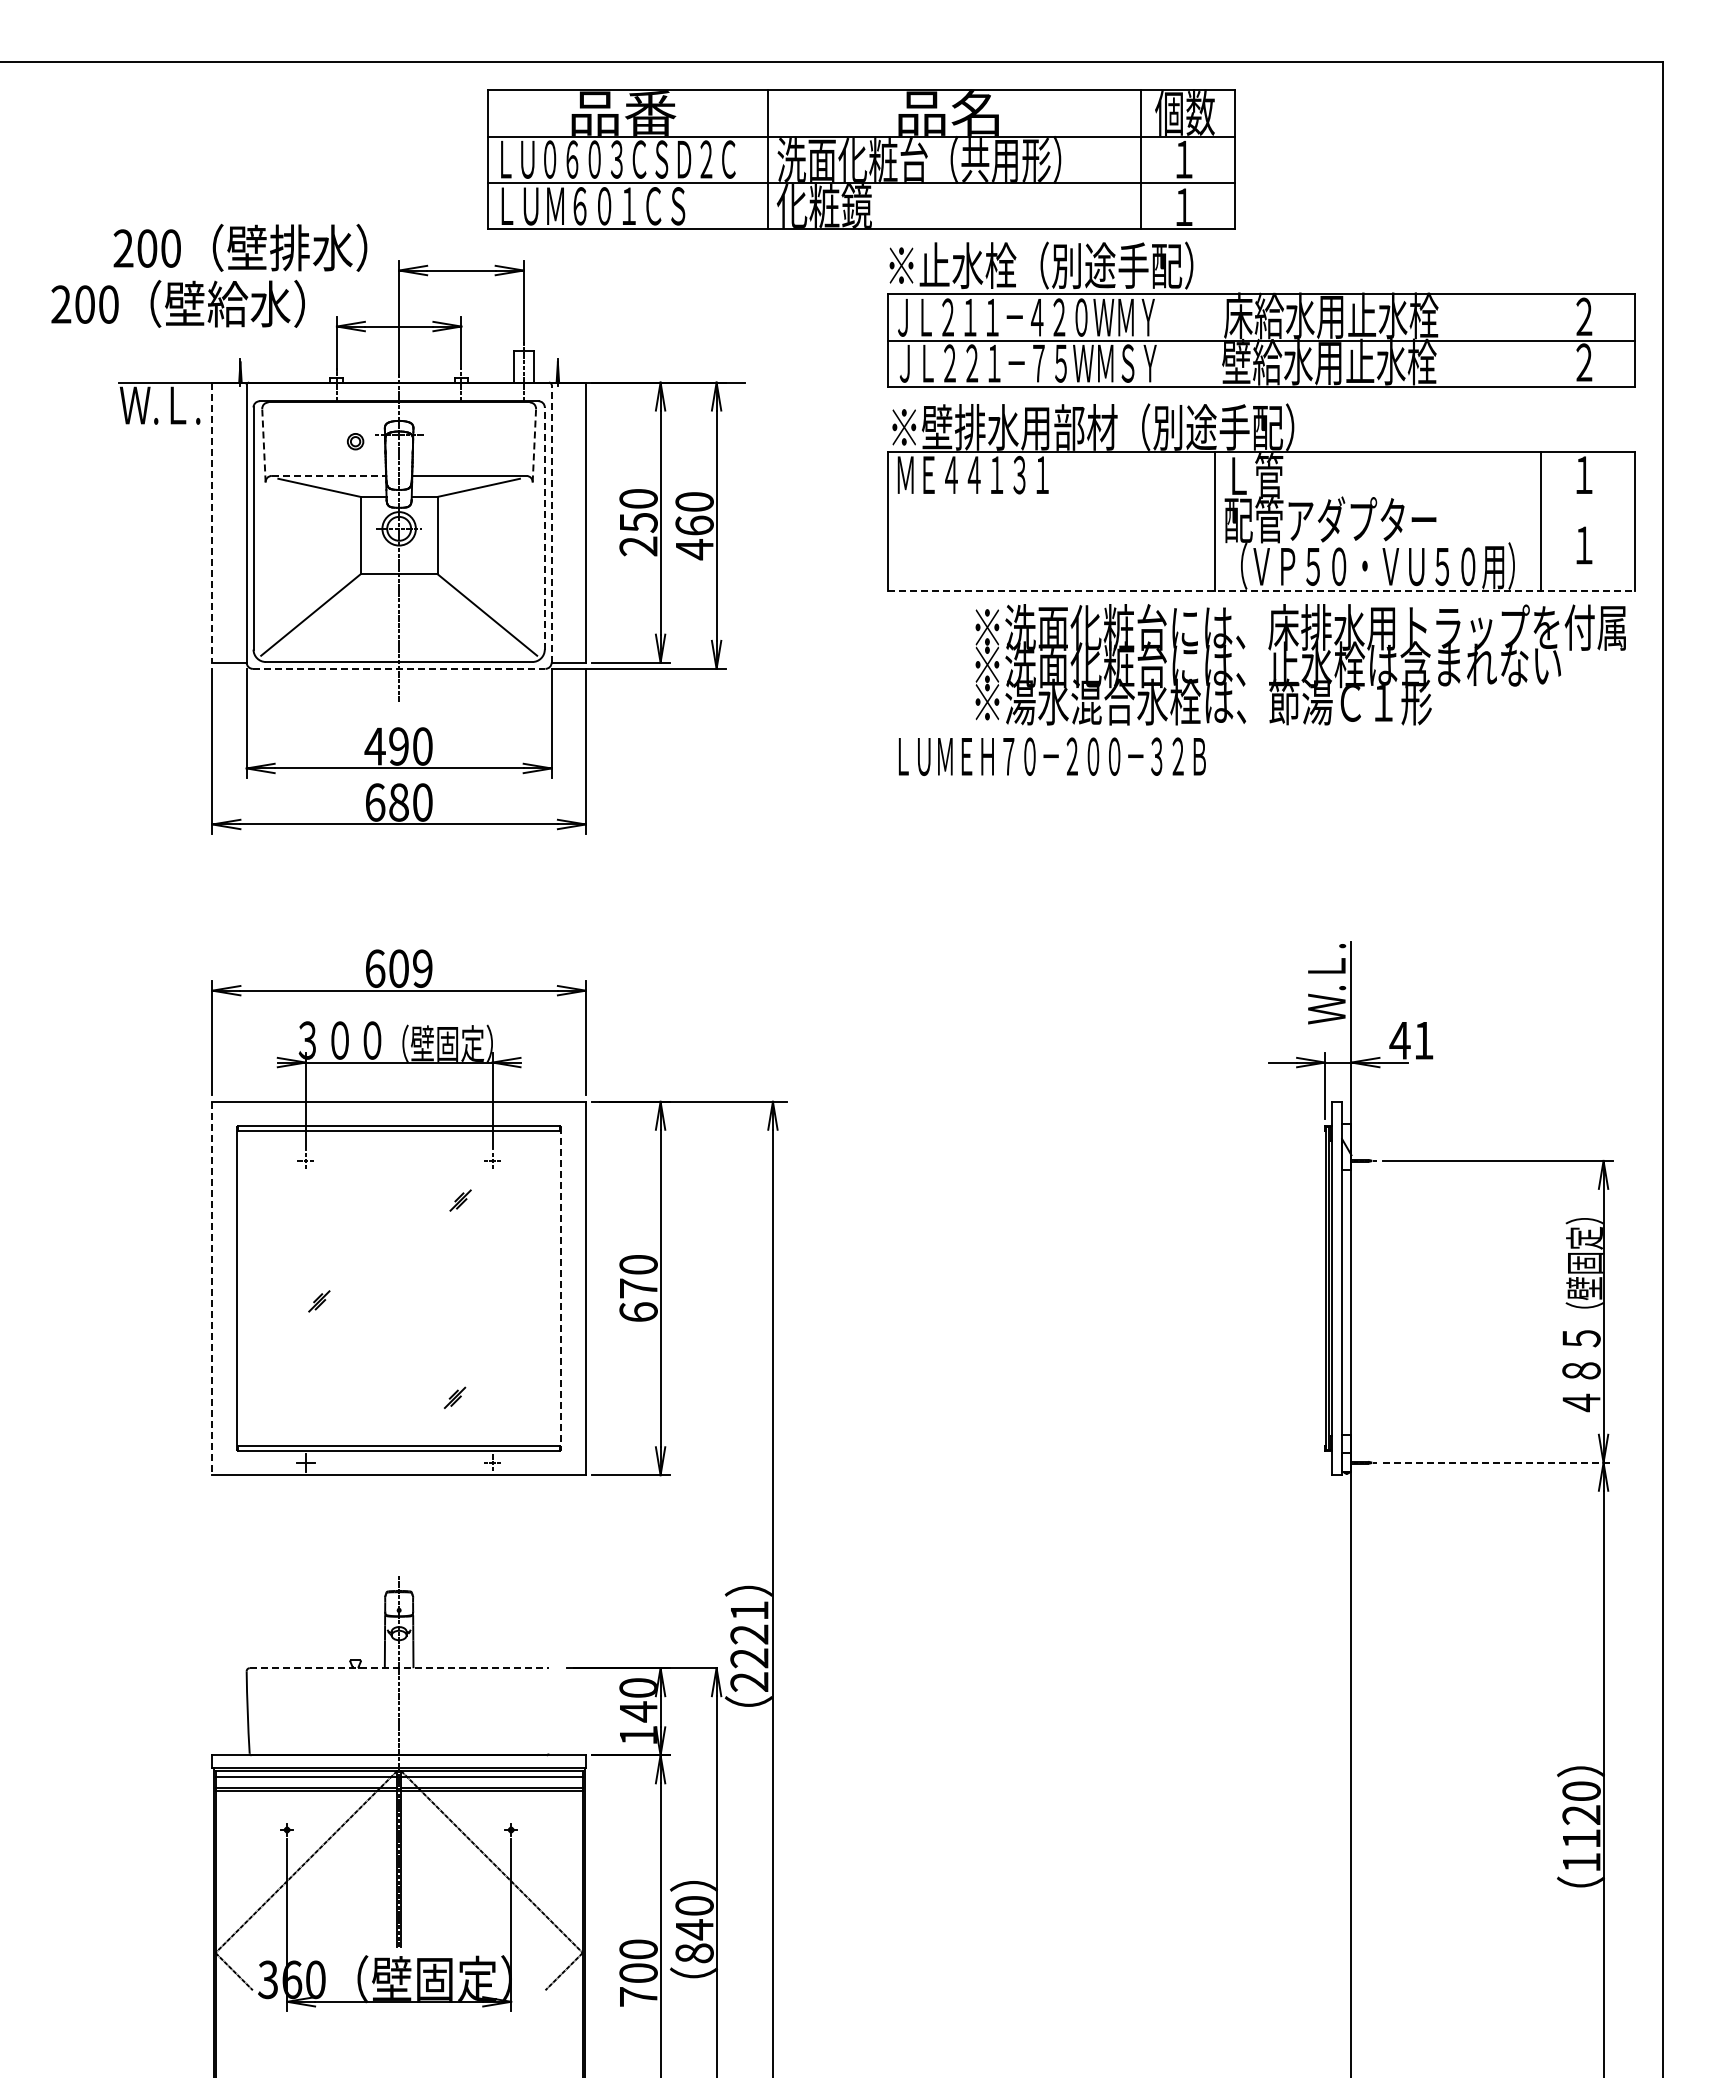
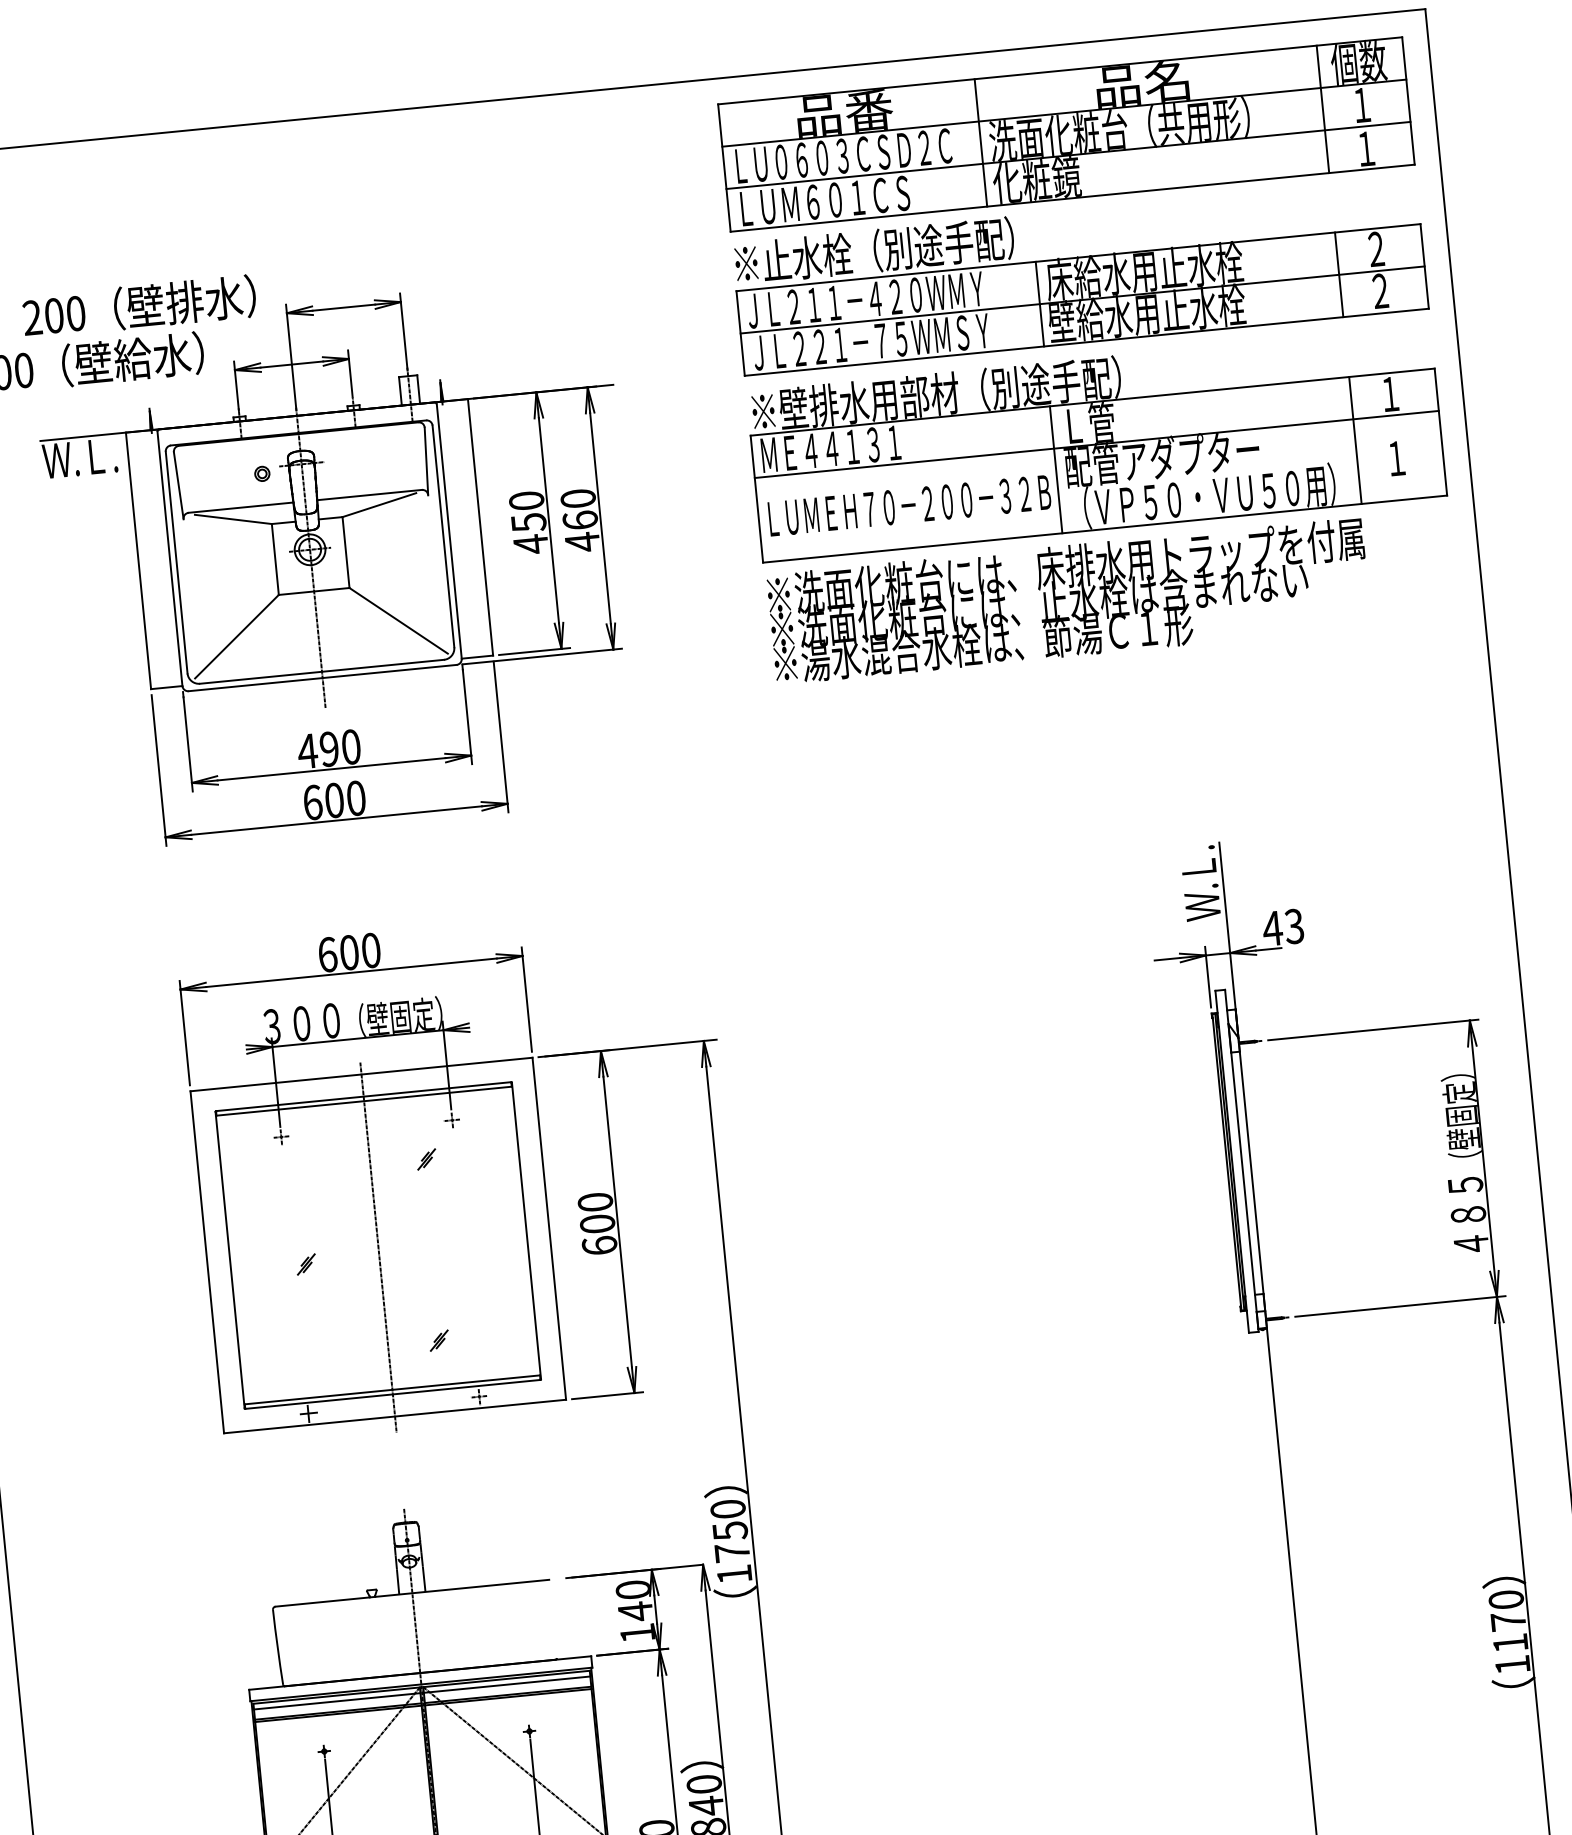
part: (861, 159) -> (1066, 134), moved
line: (1214, 340) -> (1039, 304), added
line: (1541, 340) -> (1339, 274), added
line: (263, 445) -> (178, 485), dashed -> solid
line: (534, 445) -> (426, 461), dashed -> solid
line: (329, 475) -> (241, 507), dashed -> solid
line: (1260, 498) -> (1096, 444), added
line: (212, 523) -> (138, 561), dashed -> solid
line: (551, 523) -> (449, 531), dashed -> solid
line: (544, 528) -> (443, 536), dashed -> solid
text: (638, 546) -> (530, 544), 250 -> 450
line: (1261, 590) -> (1105, 528), dashed -> solid
text: (1300, 664) -> (1068, 600), moved
line: (399, 668) -> (322, 677), dashed -> solid
text: (1052, 756) -> (909, 505), moved
text: (398, 802) -> (334, 800), 680 -> 600
text: (422, 968) -> (370, 950), 609 -> 600
text: (1423, 1040) -> (1294, 926), 41 -> 43
line: (212, 1288) -> (207, 1262), dashed -> solid
line: (561, 1288) -> (526, 1230), dashed -> solid
text: (638, 1288) -> (597, 1224), 670 -> 600
line: (399, 1290) -> (378, 1247), added
line: (1498, 1462) -> (1400, 1306), dashed -> solid
text: (749, 1646) -> (731, 1541), 2221 -> 1750
line: (399, 1668) -> (412, 1593), dashed -> solid
text: (1581, 1814) -> (1508, 1621), 1120 -> 1170

